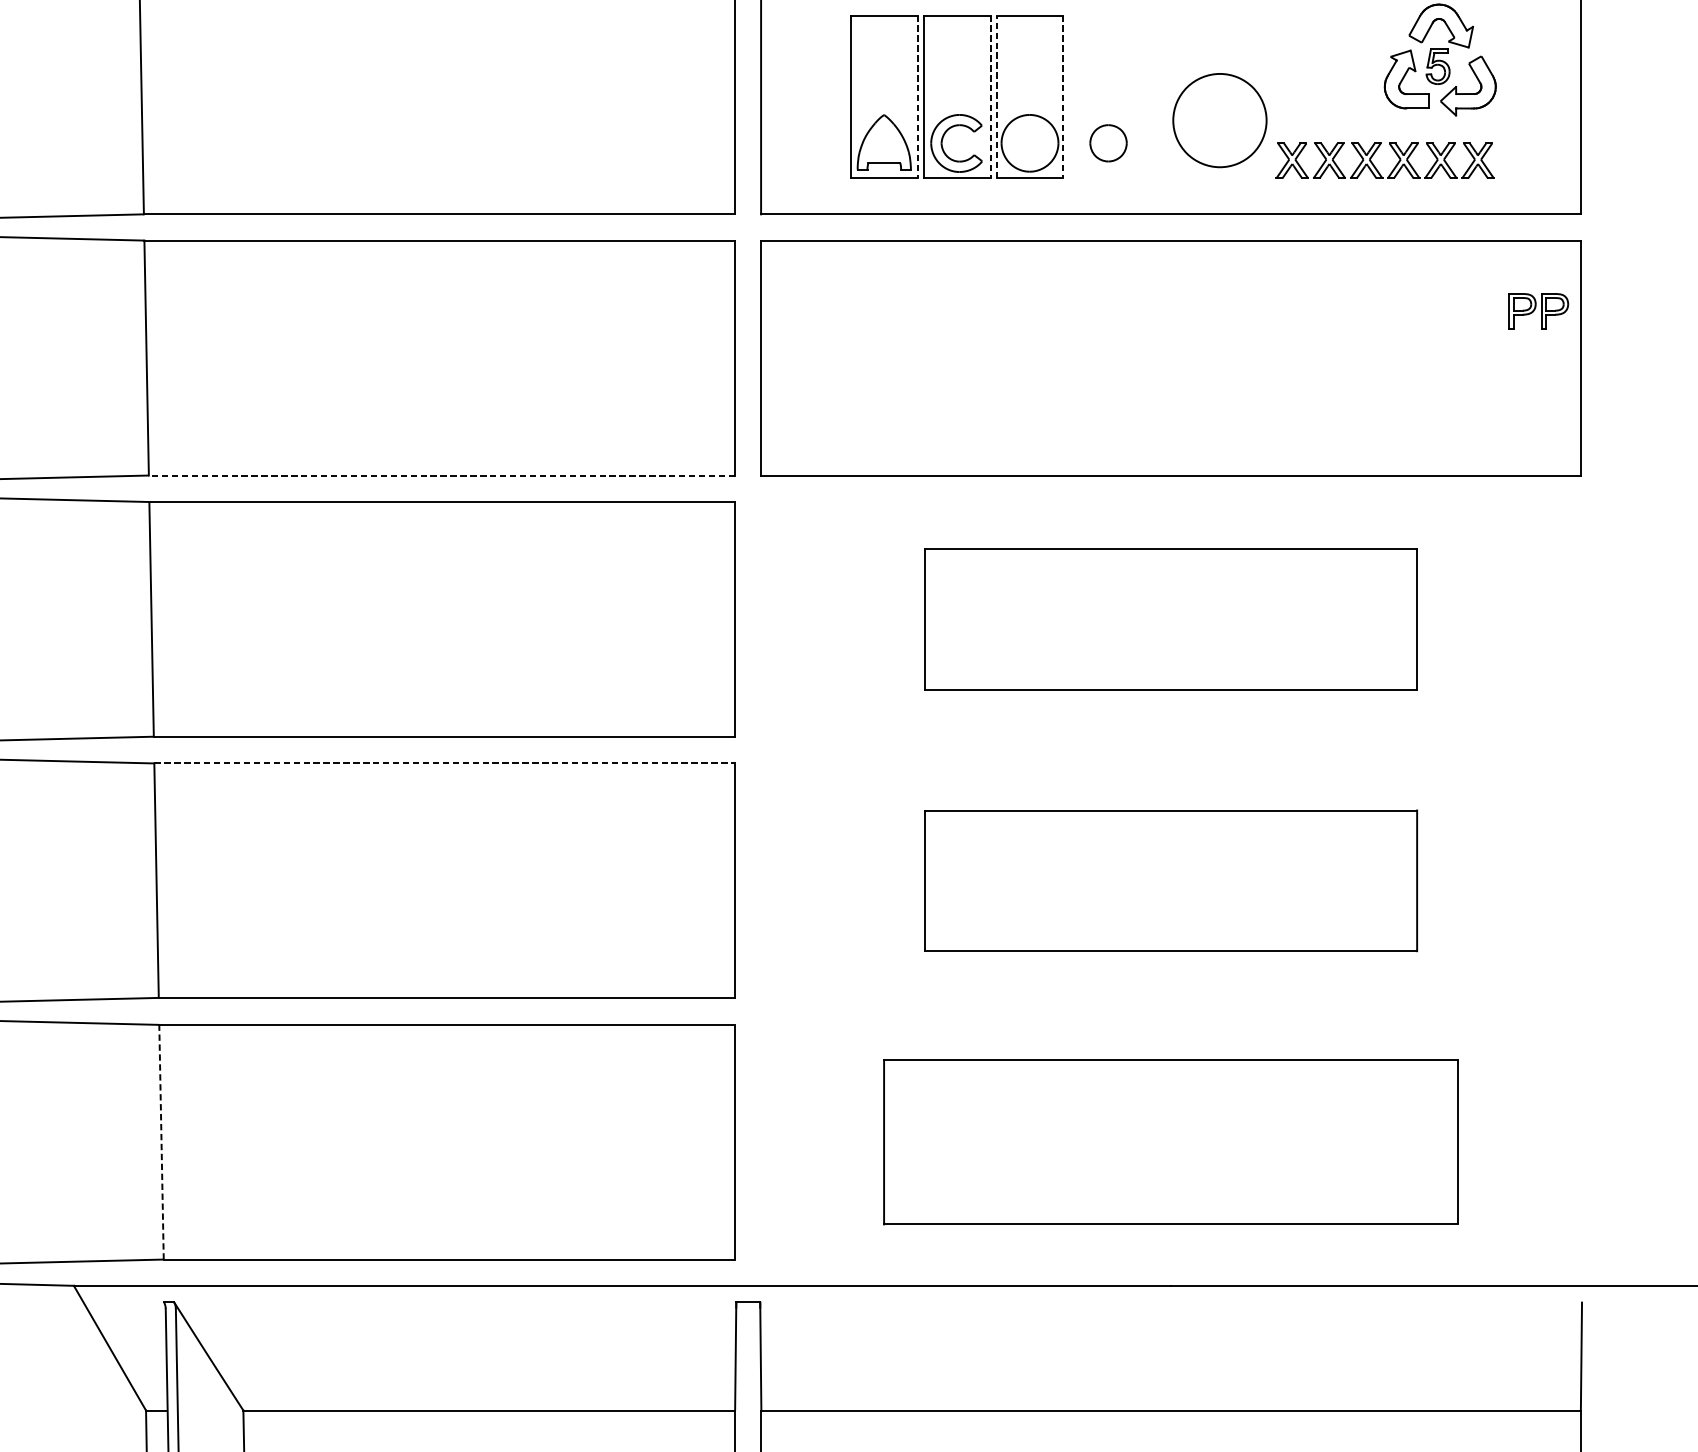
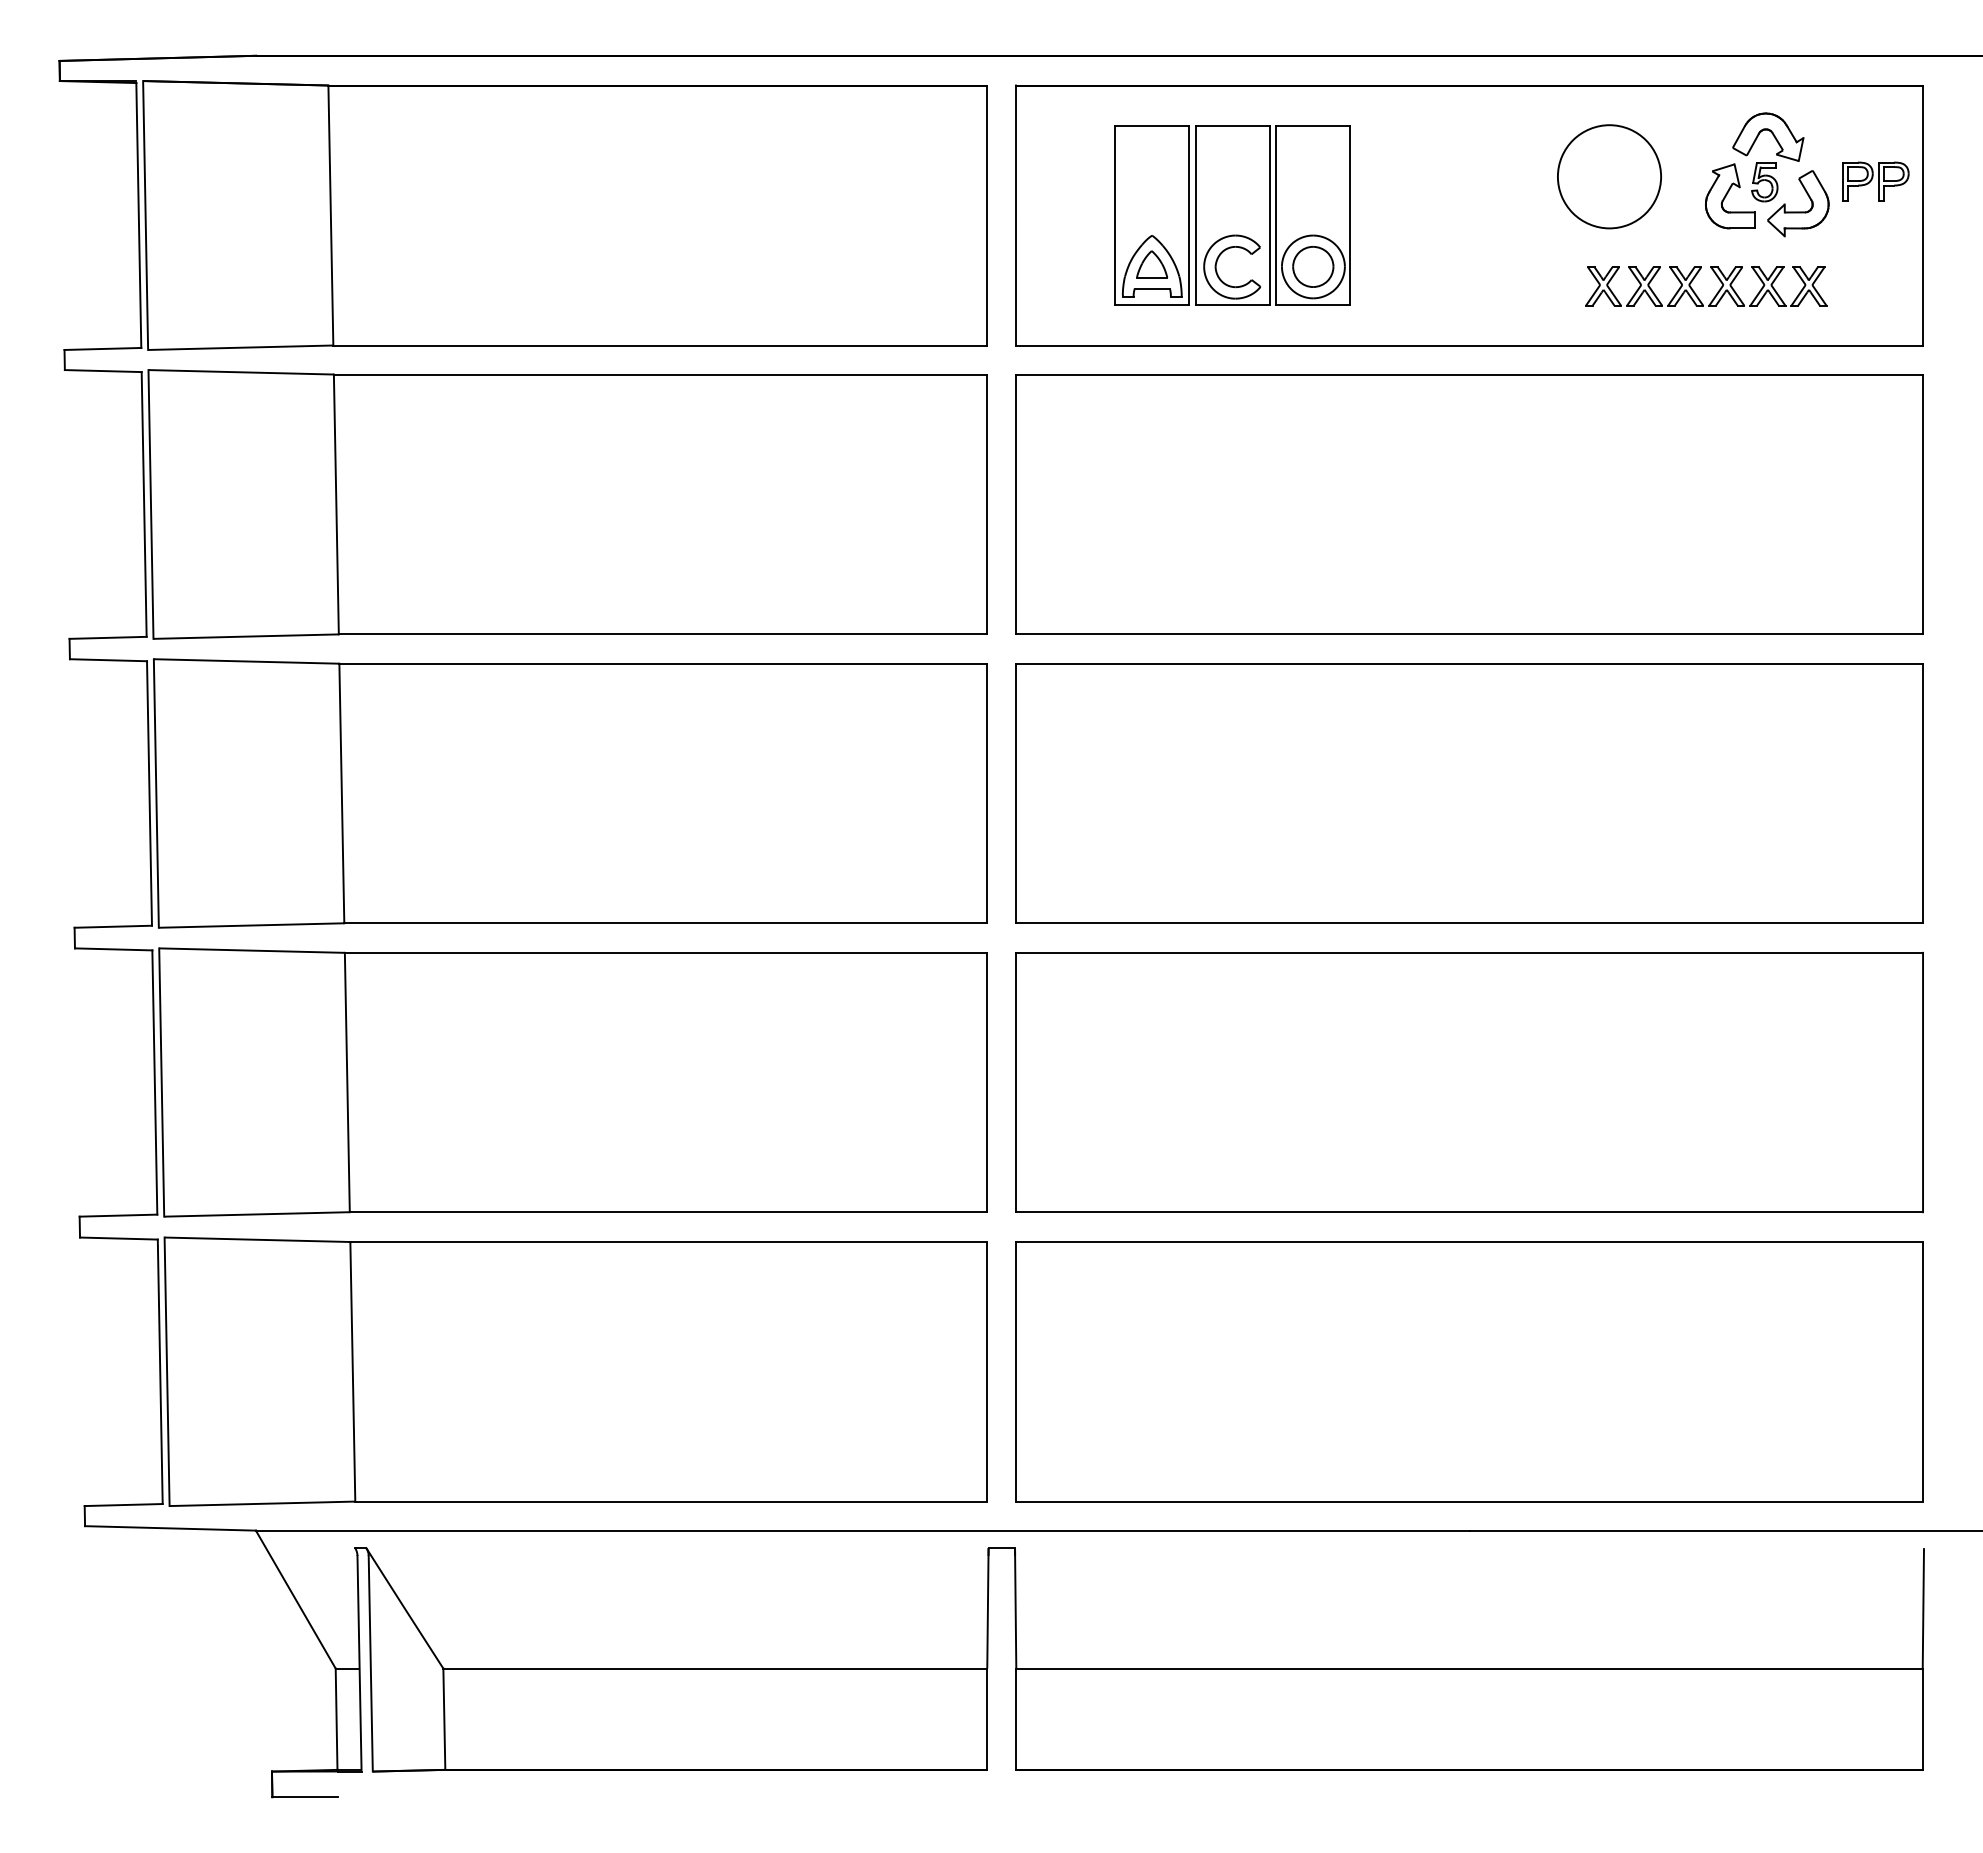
line: (917, 96) -> (1189, 215), dashed -> solid
line: (990, 96) -> (1269, 215), dashed -> solid
line: (996, 96) -> (1276, 215), dashed -> solid
line: (1063, 96) -> (1350, 215), dashed -> solid
part: (1219, 120) -> (1609, 176), moved
part: (884, 141) -> (1152, 264), added
part: (1108, 142) -> (1313, 266), moved
part: (1538, 311) -> (1875, 181), moved
line: (441, 475) -> (662, 634), dashed -> solid
part: (1171, 619) -> (1469, 793), size x1.67
line: (445, 763) -> (666, 952), dashed -> solid
part: (1171, 880) -> (1469, 1082), size x1.67
line: (161, 1141) -> (352, 1371), dashed -> solid
part: (1171, 1141) -> (1469, 1371), size x1.43

